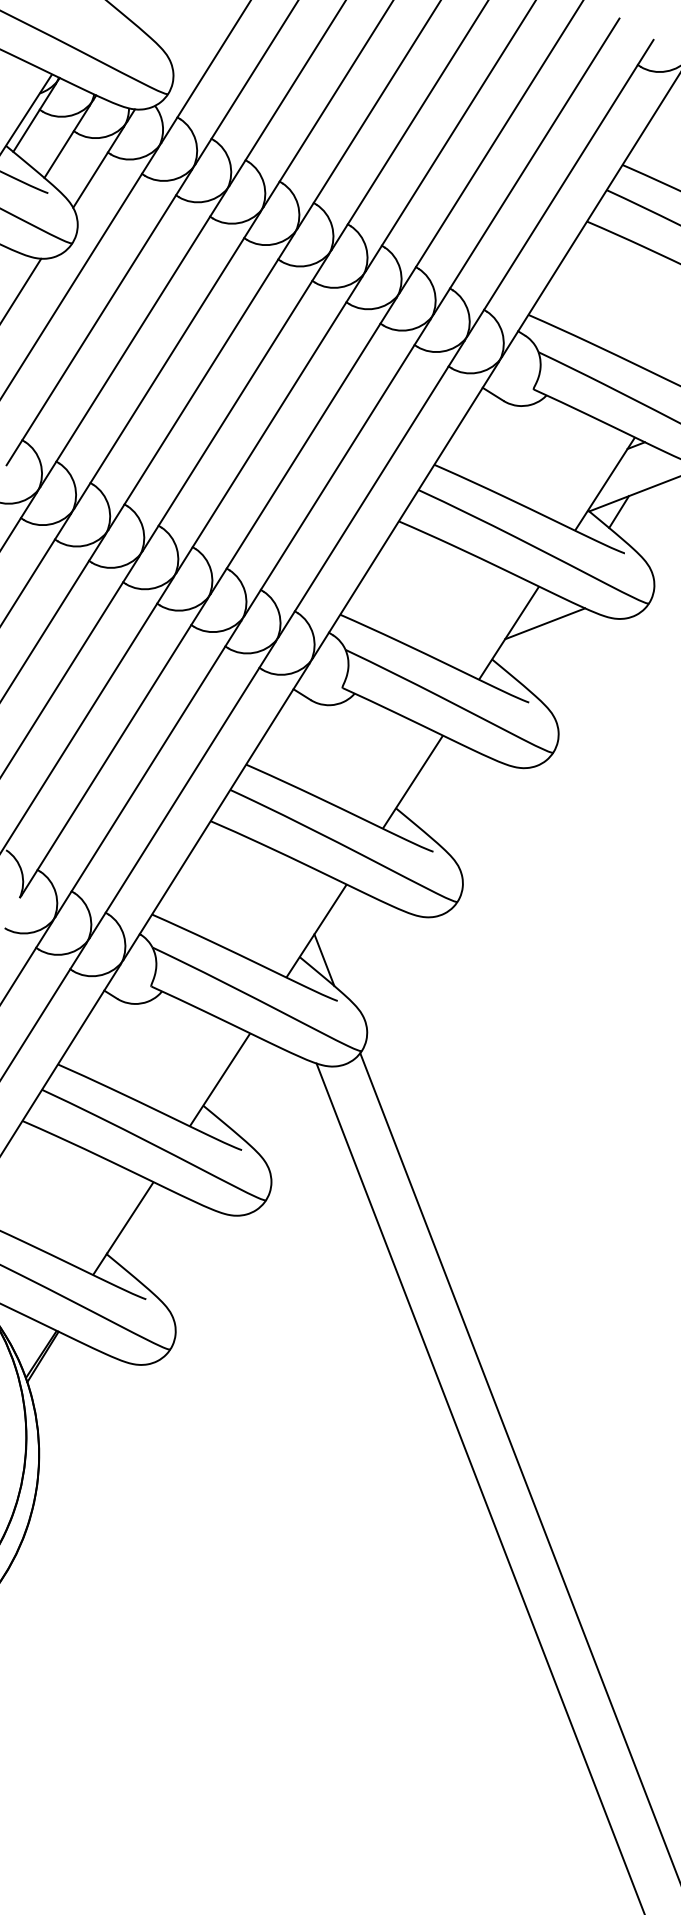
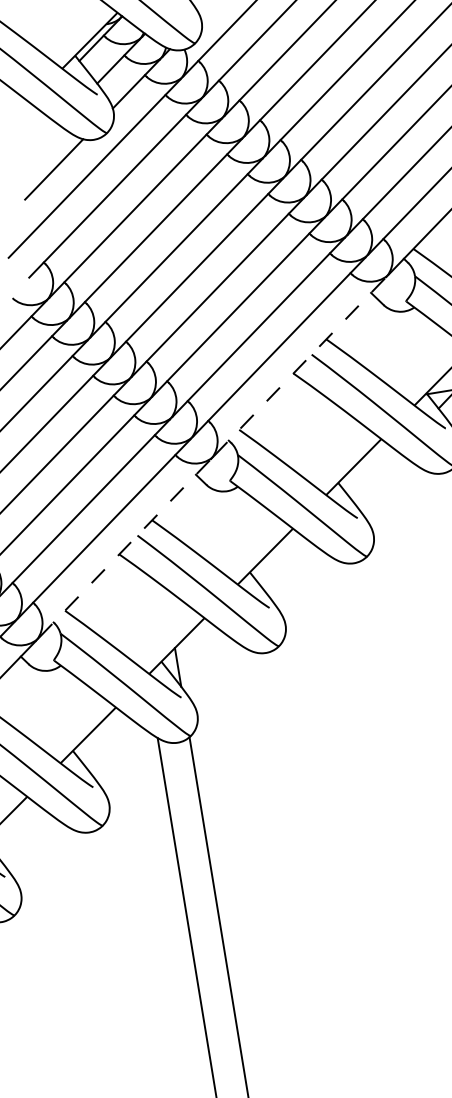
line: (406, 509) -> (300, 366), solid -> dashed
line: (545, 623) -> (380, 465), removed
line: (216, 811) -> (124, 548), solid -> dashed

